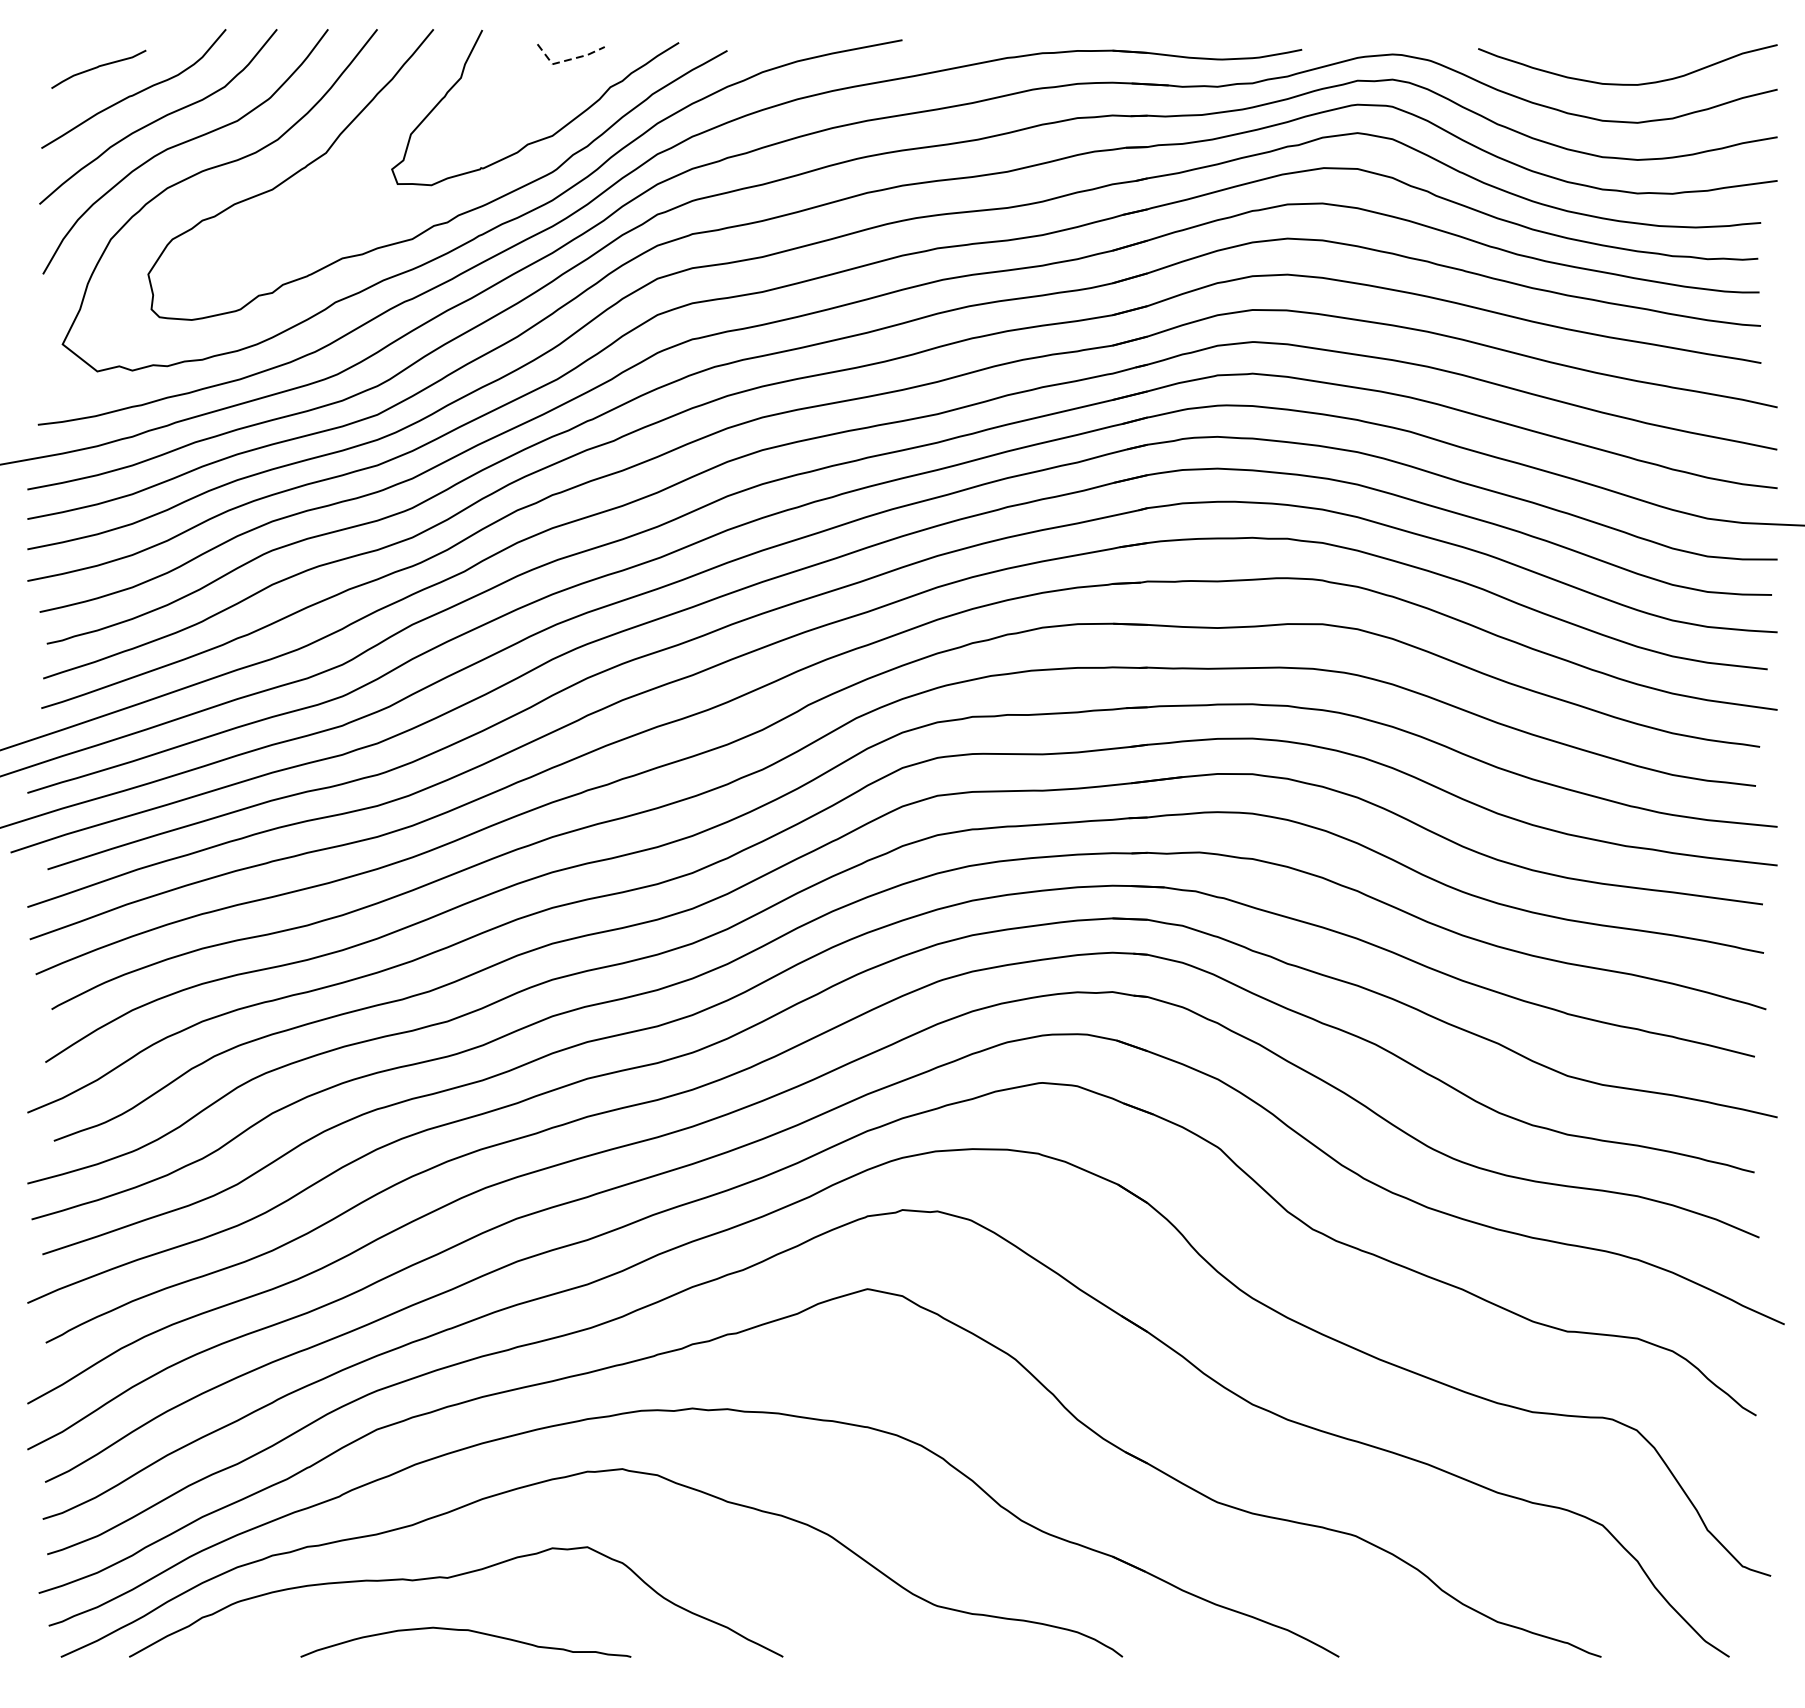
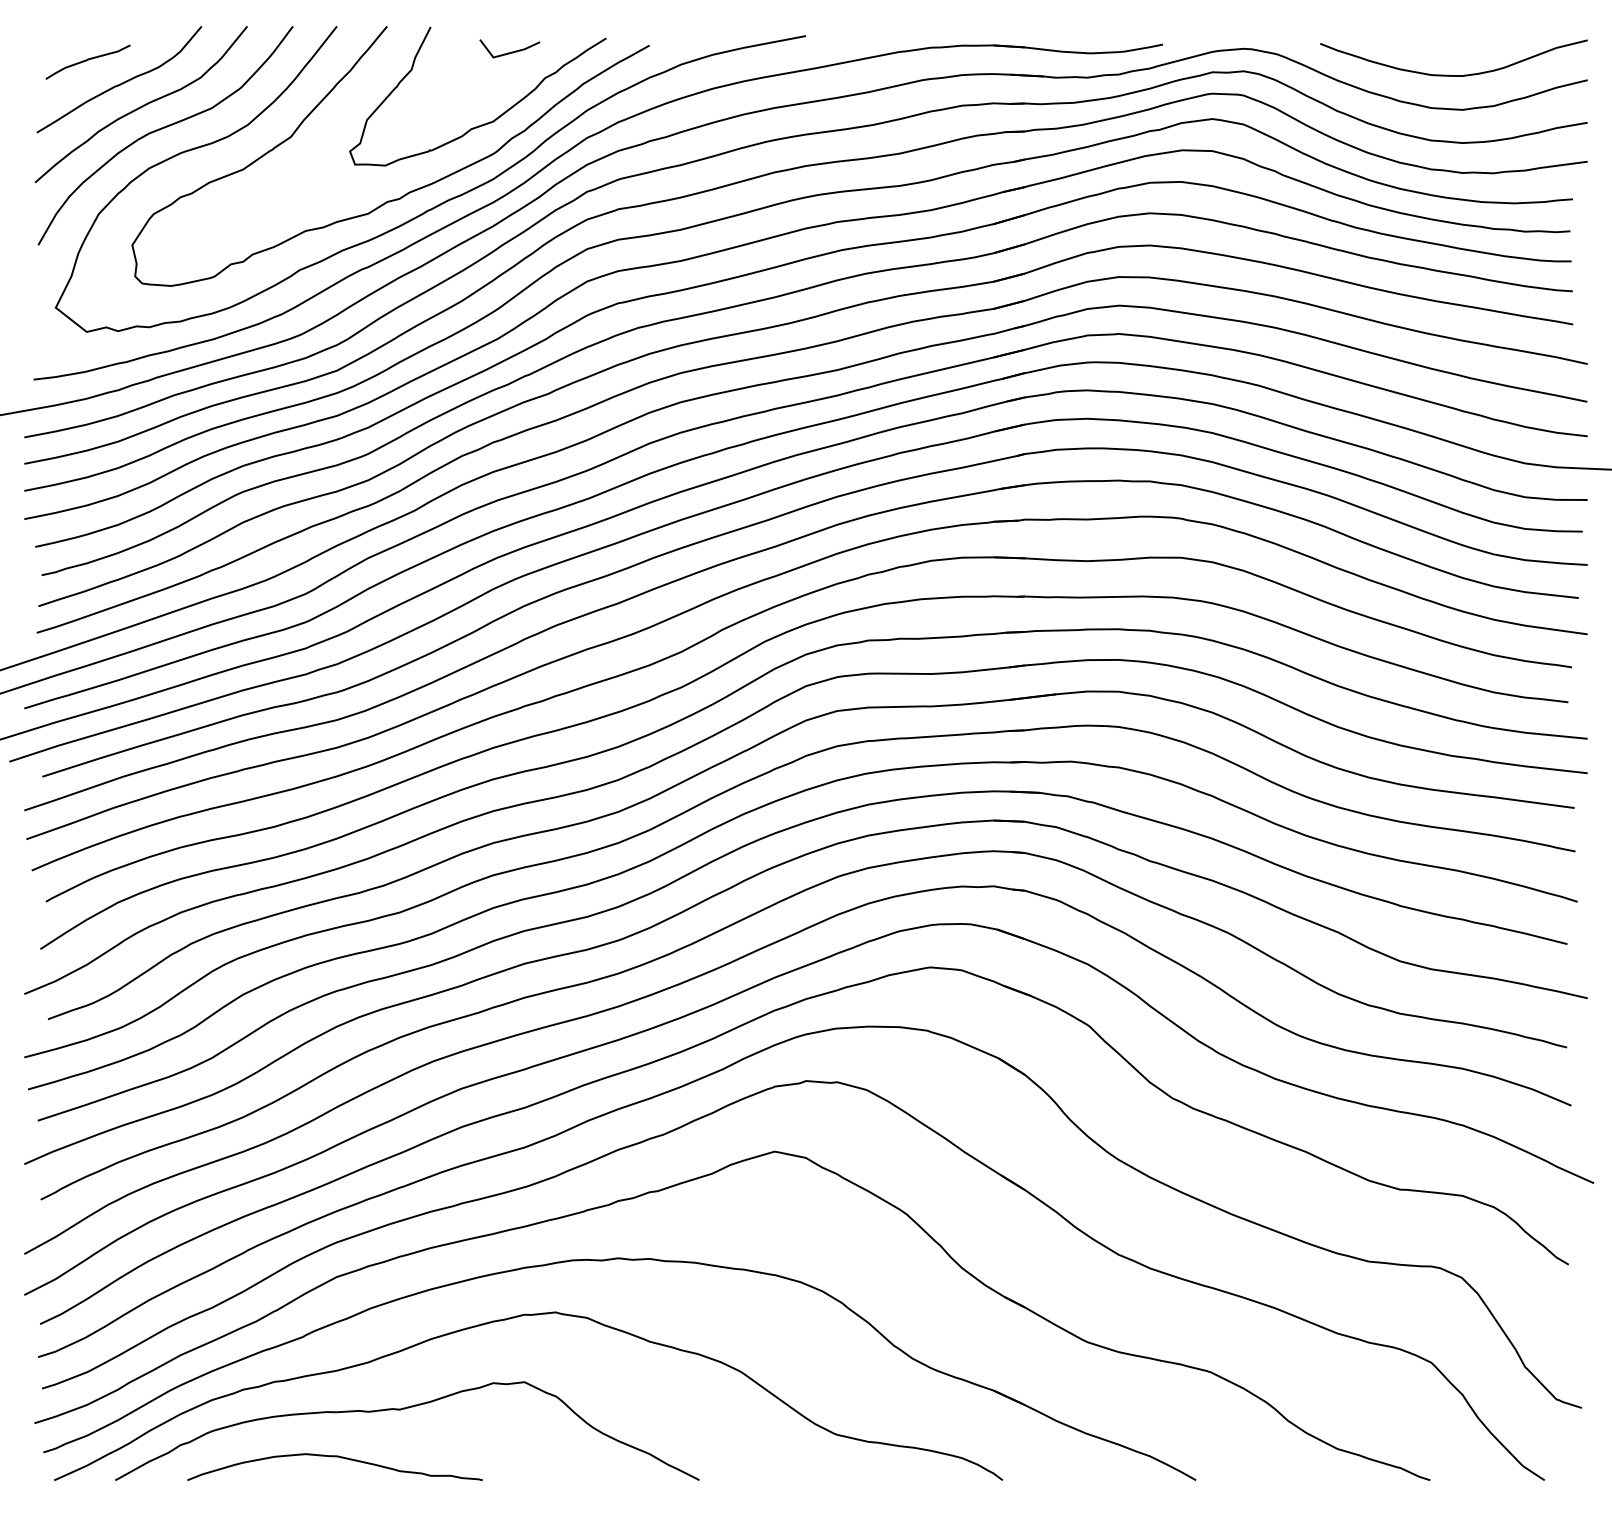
line: (567, 60) -> (506, 54), dashed -> solid
curve: (465, 1631) -> (334, 1457), moved

